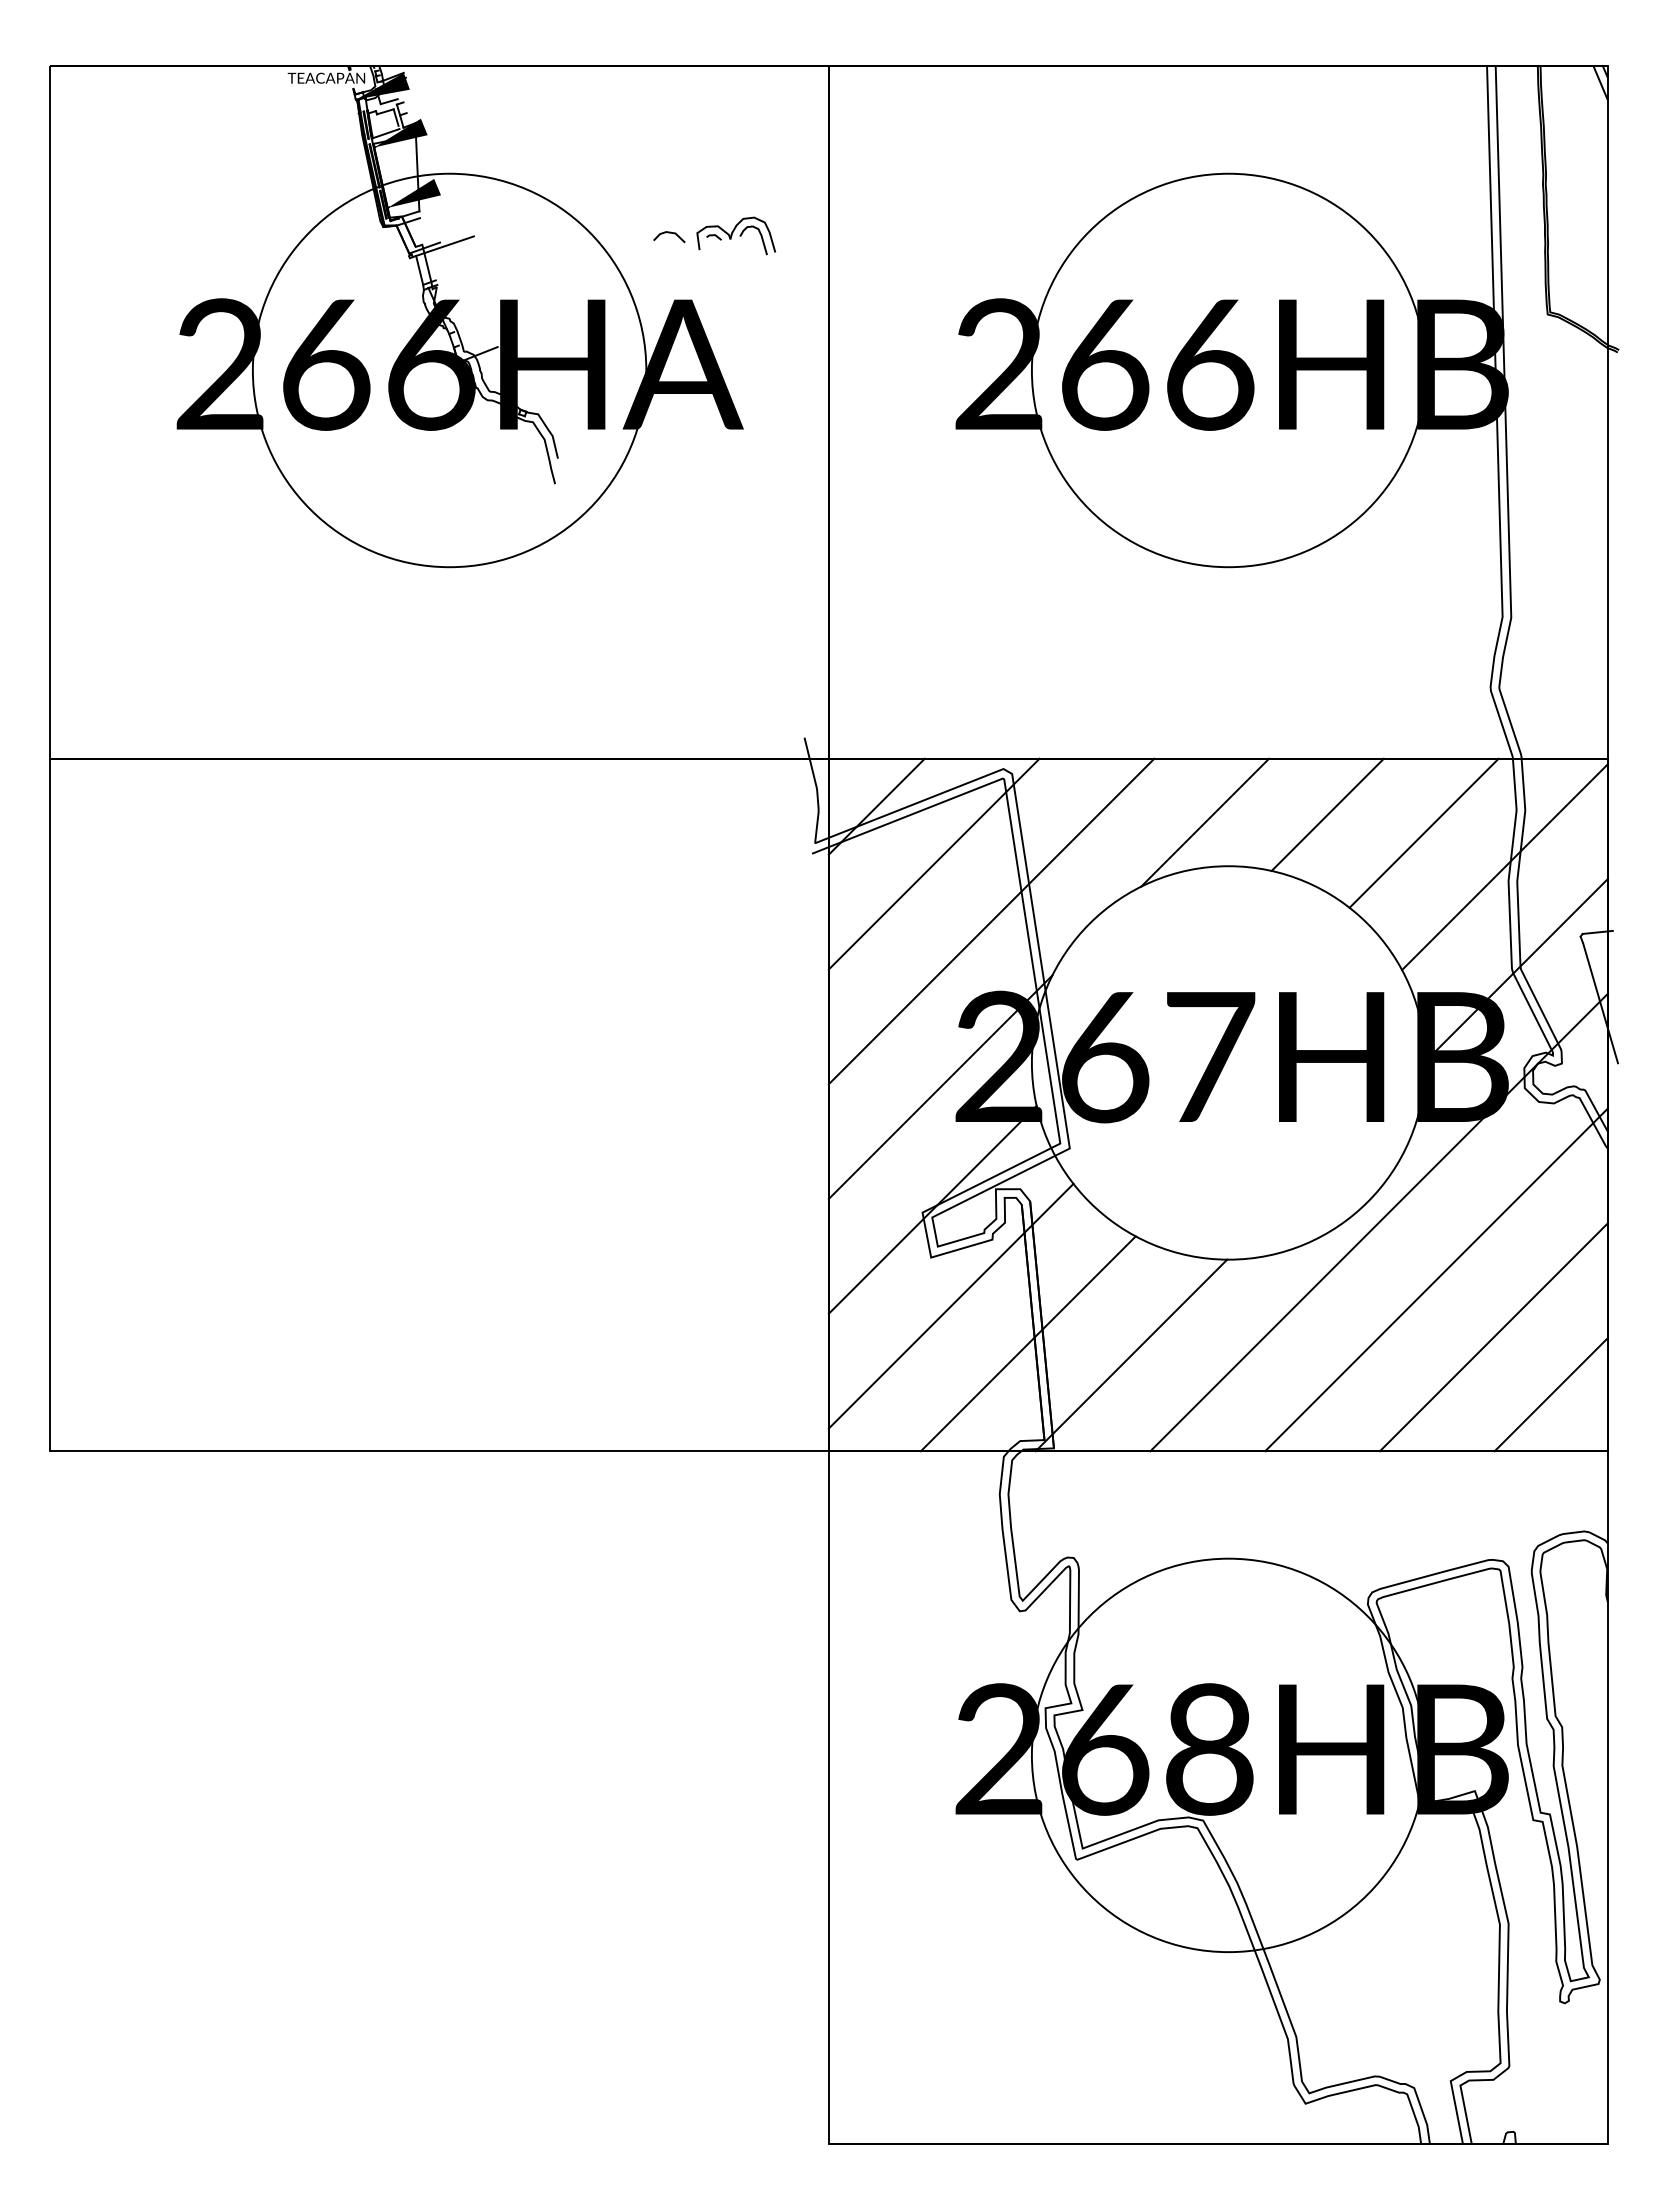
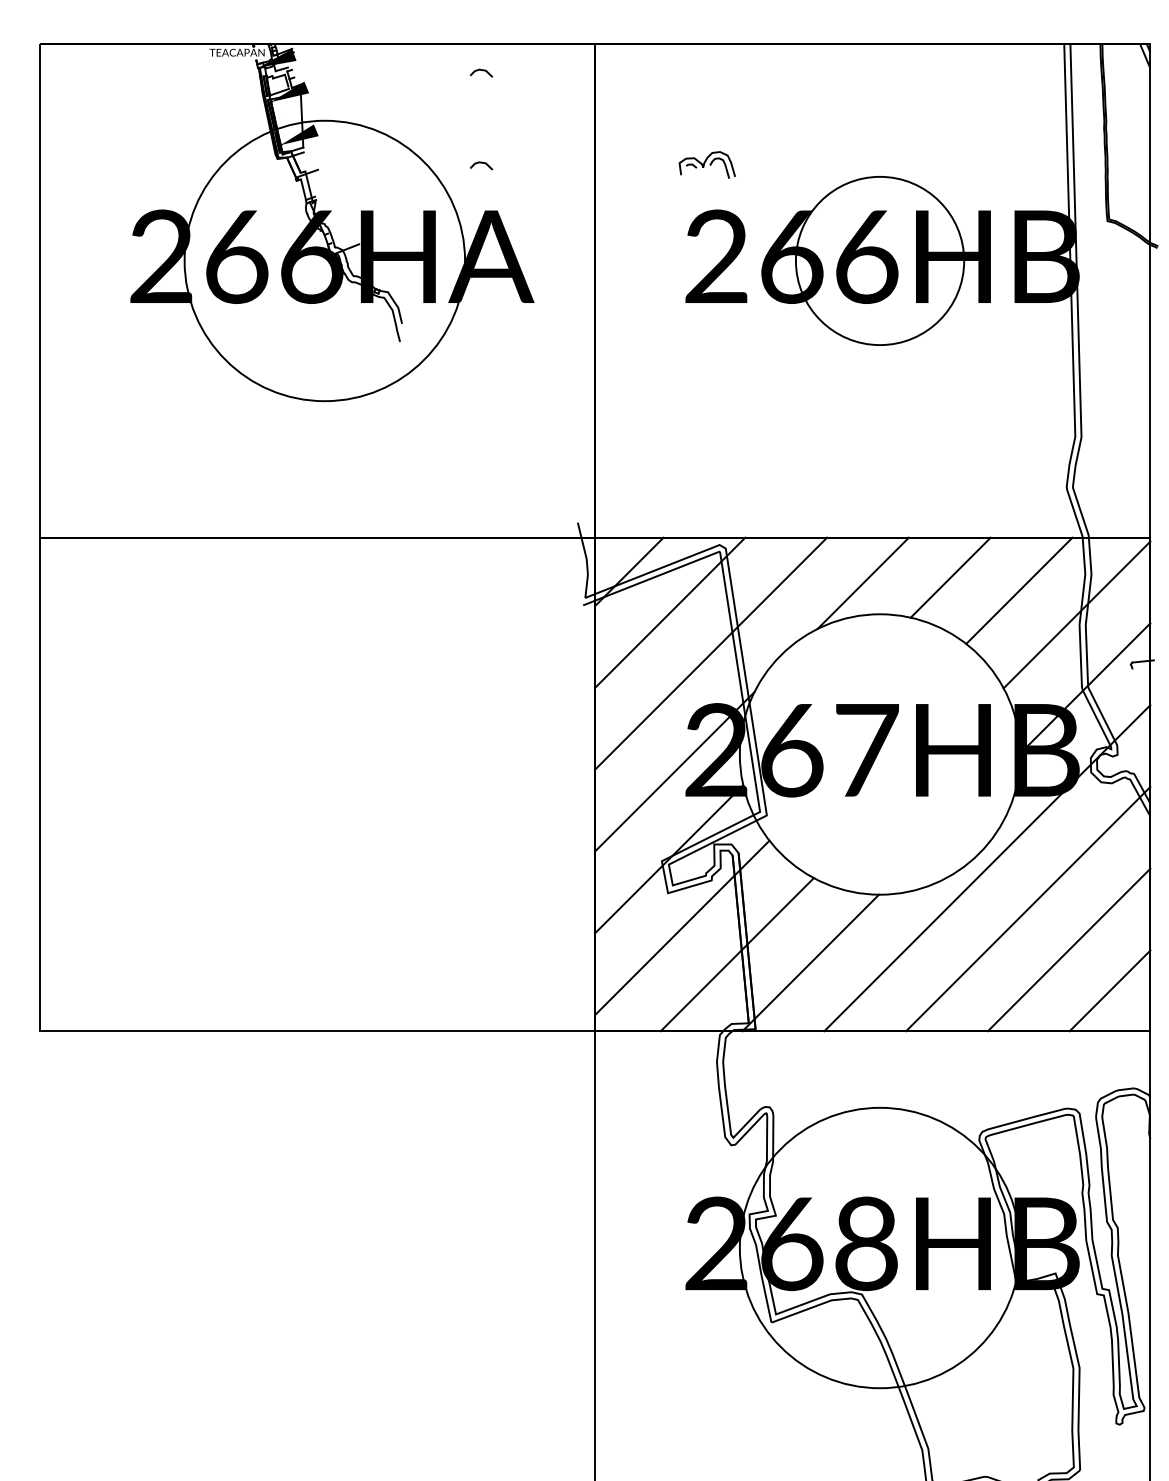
line: (669, 103) -> (481, 70), added
part: (735, 235) -> (706, 164), moved
line: (444, 245) -> (321, 171), removed
circle: (1228, 370) -> (879, 260), size x0.6
line: (1600, 1003) -> (1145, 712), removed

